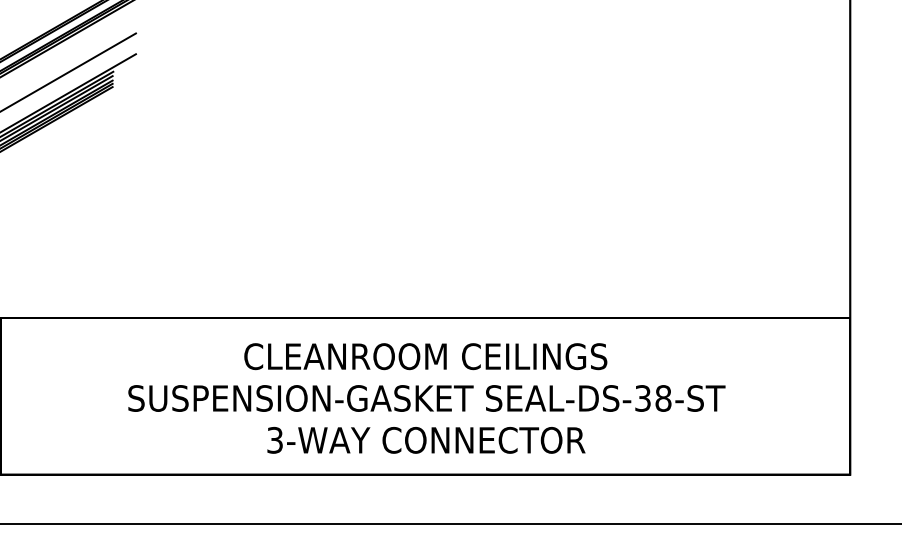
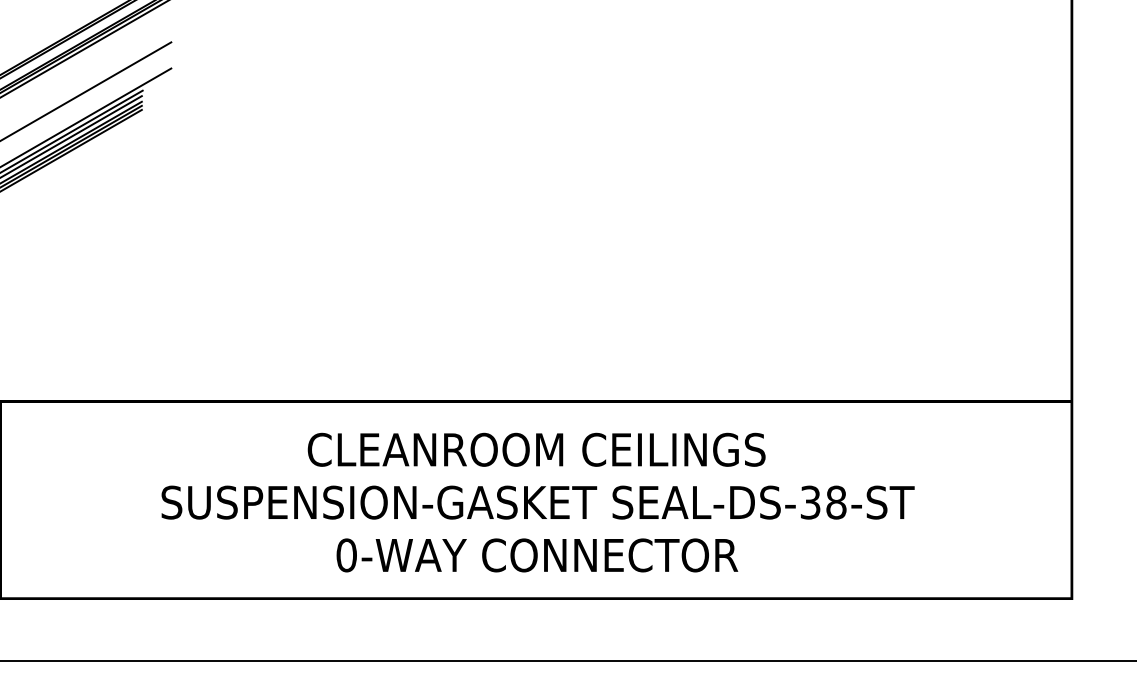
text: (275, 440) -> (347, 555), 3-WAY -> 0-WAY

